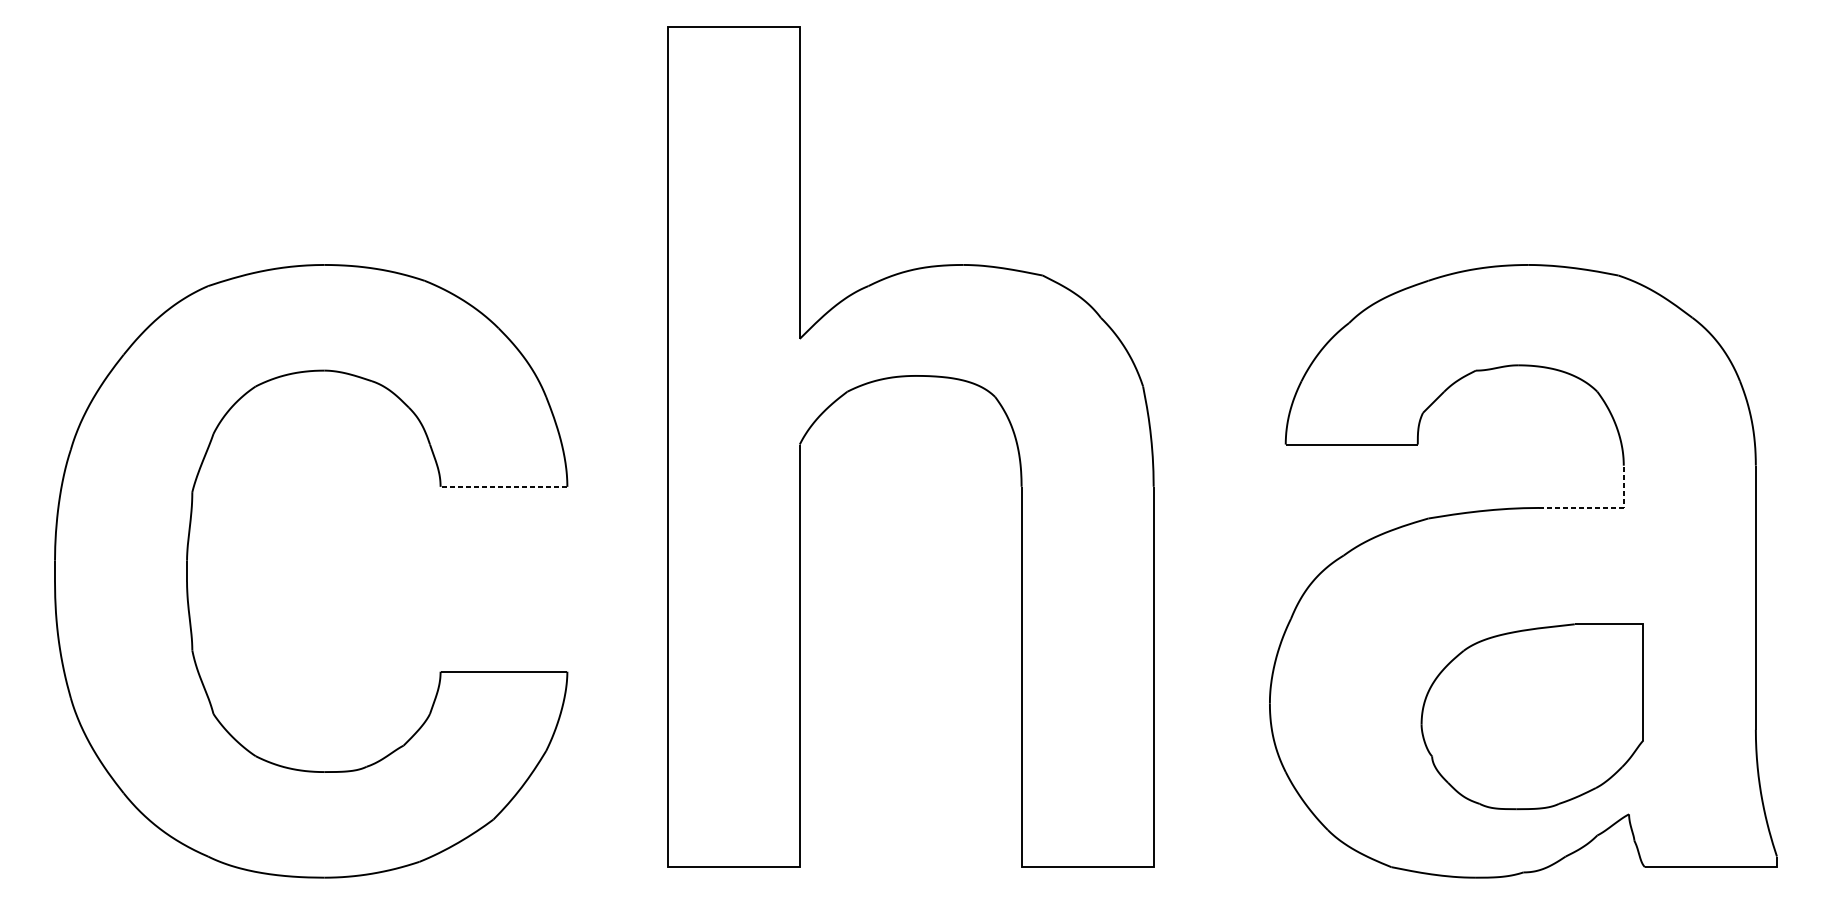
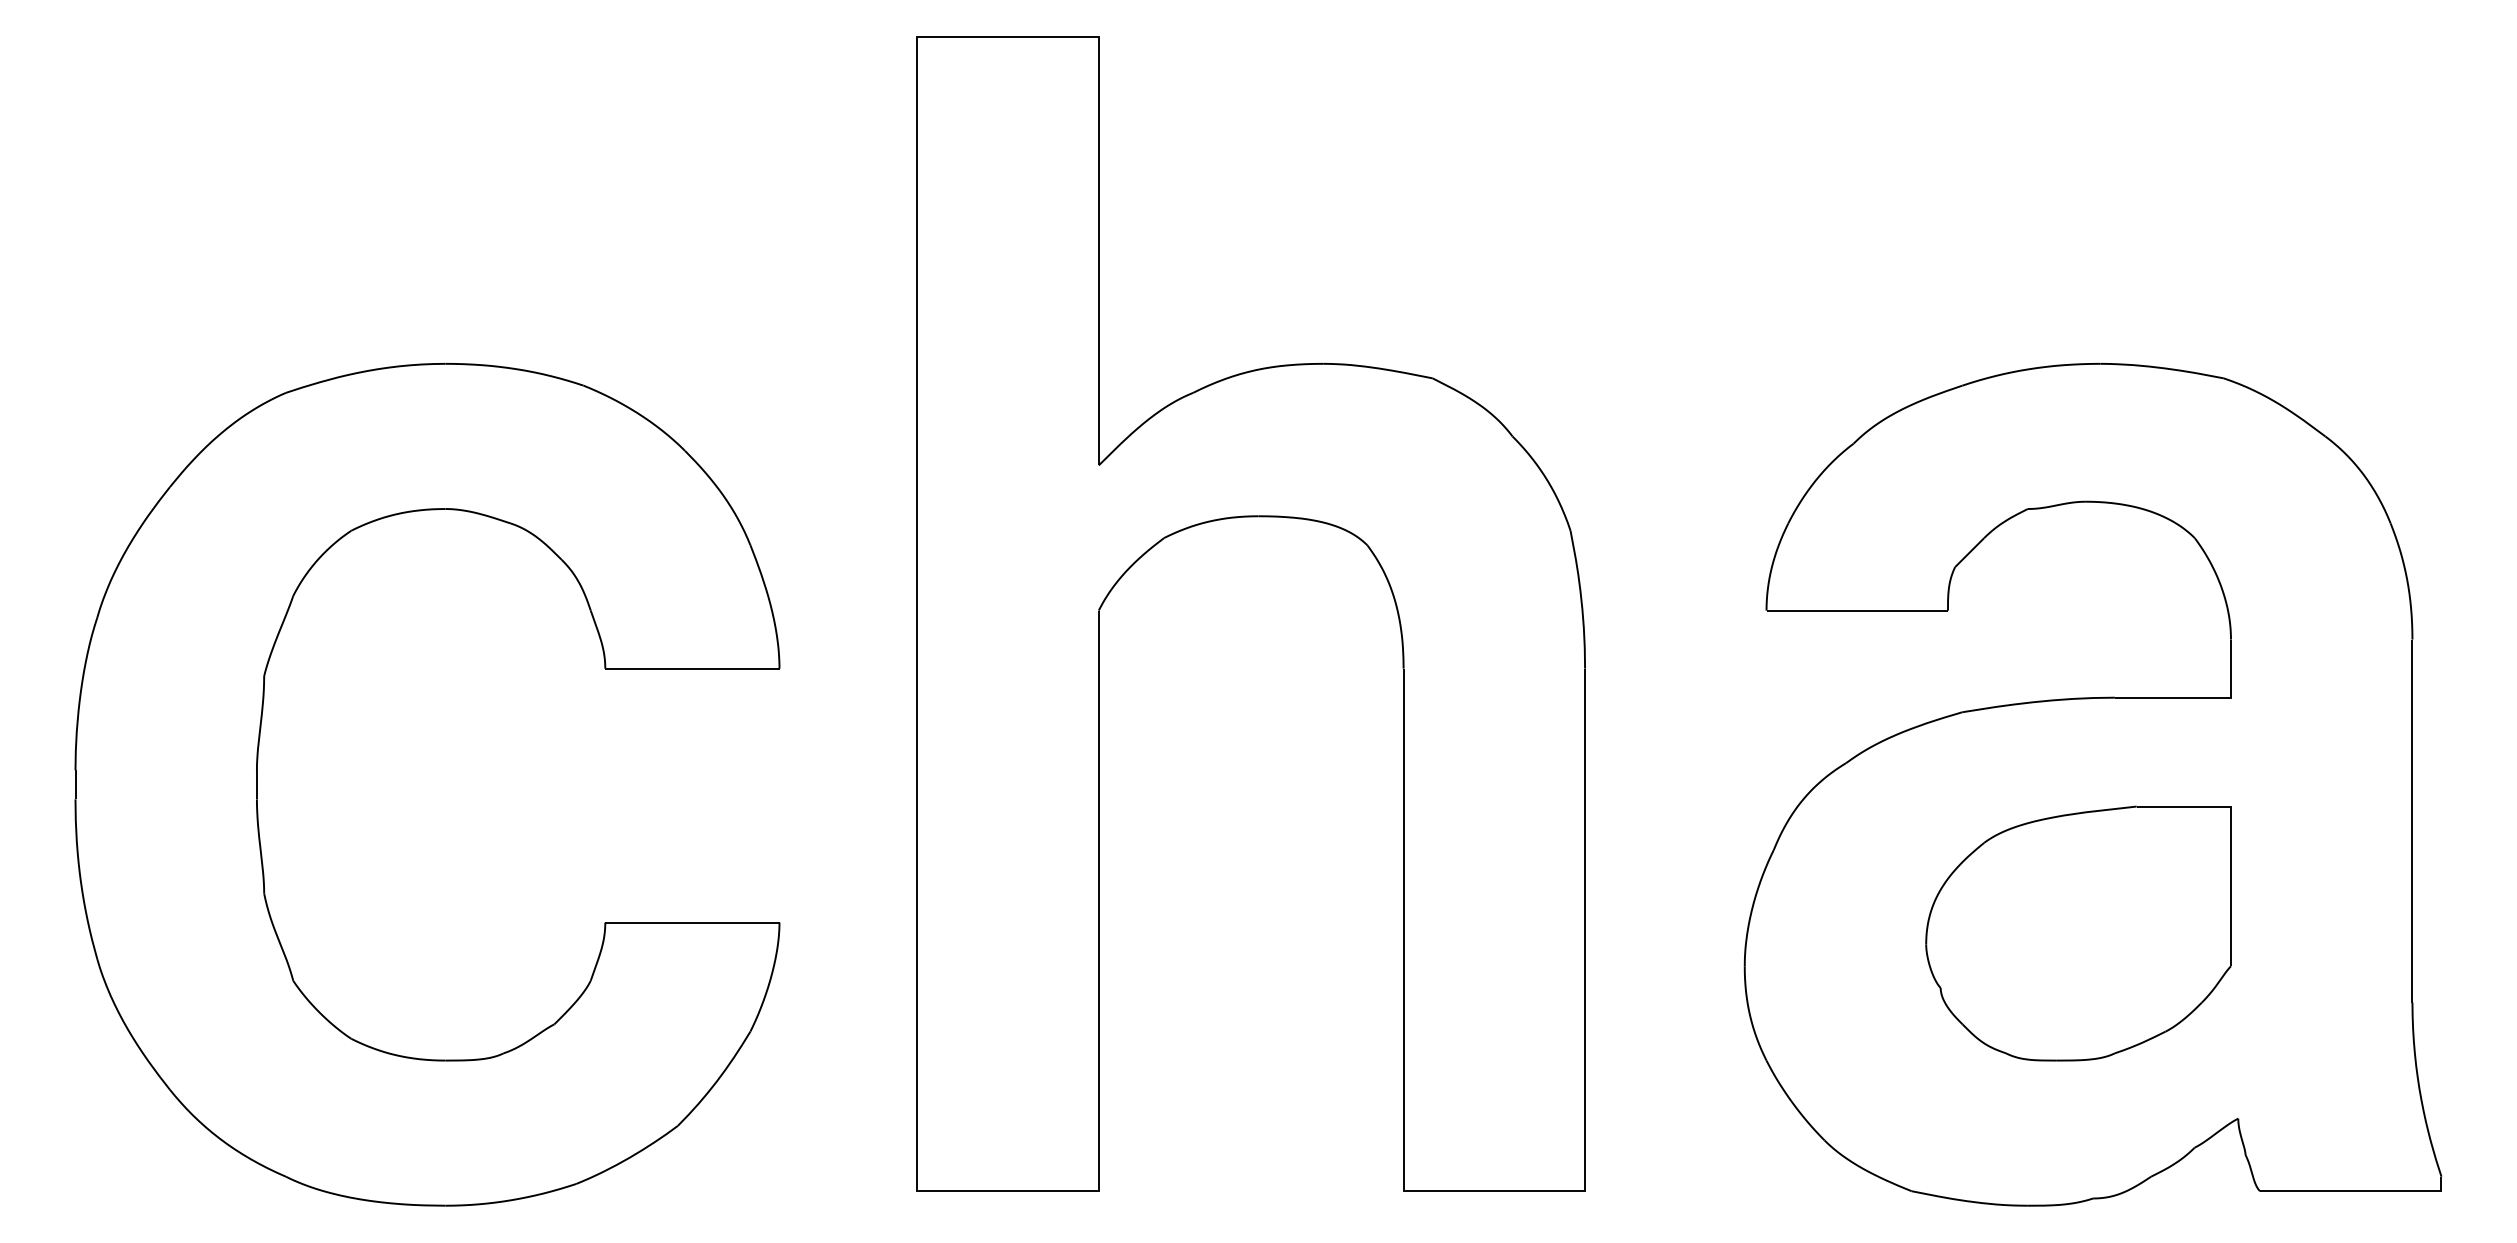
line: (503, 486) -> (691, 668), dashed -> solid
line: (1603, 507) -> (2203, 697), dashed -> solid
part: (1532, 716) -> (2078, 933), moved

